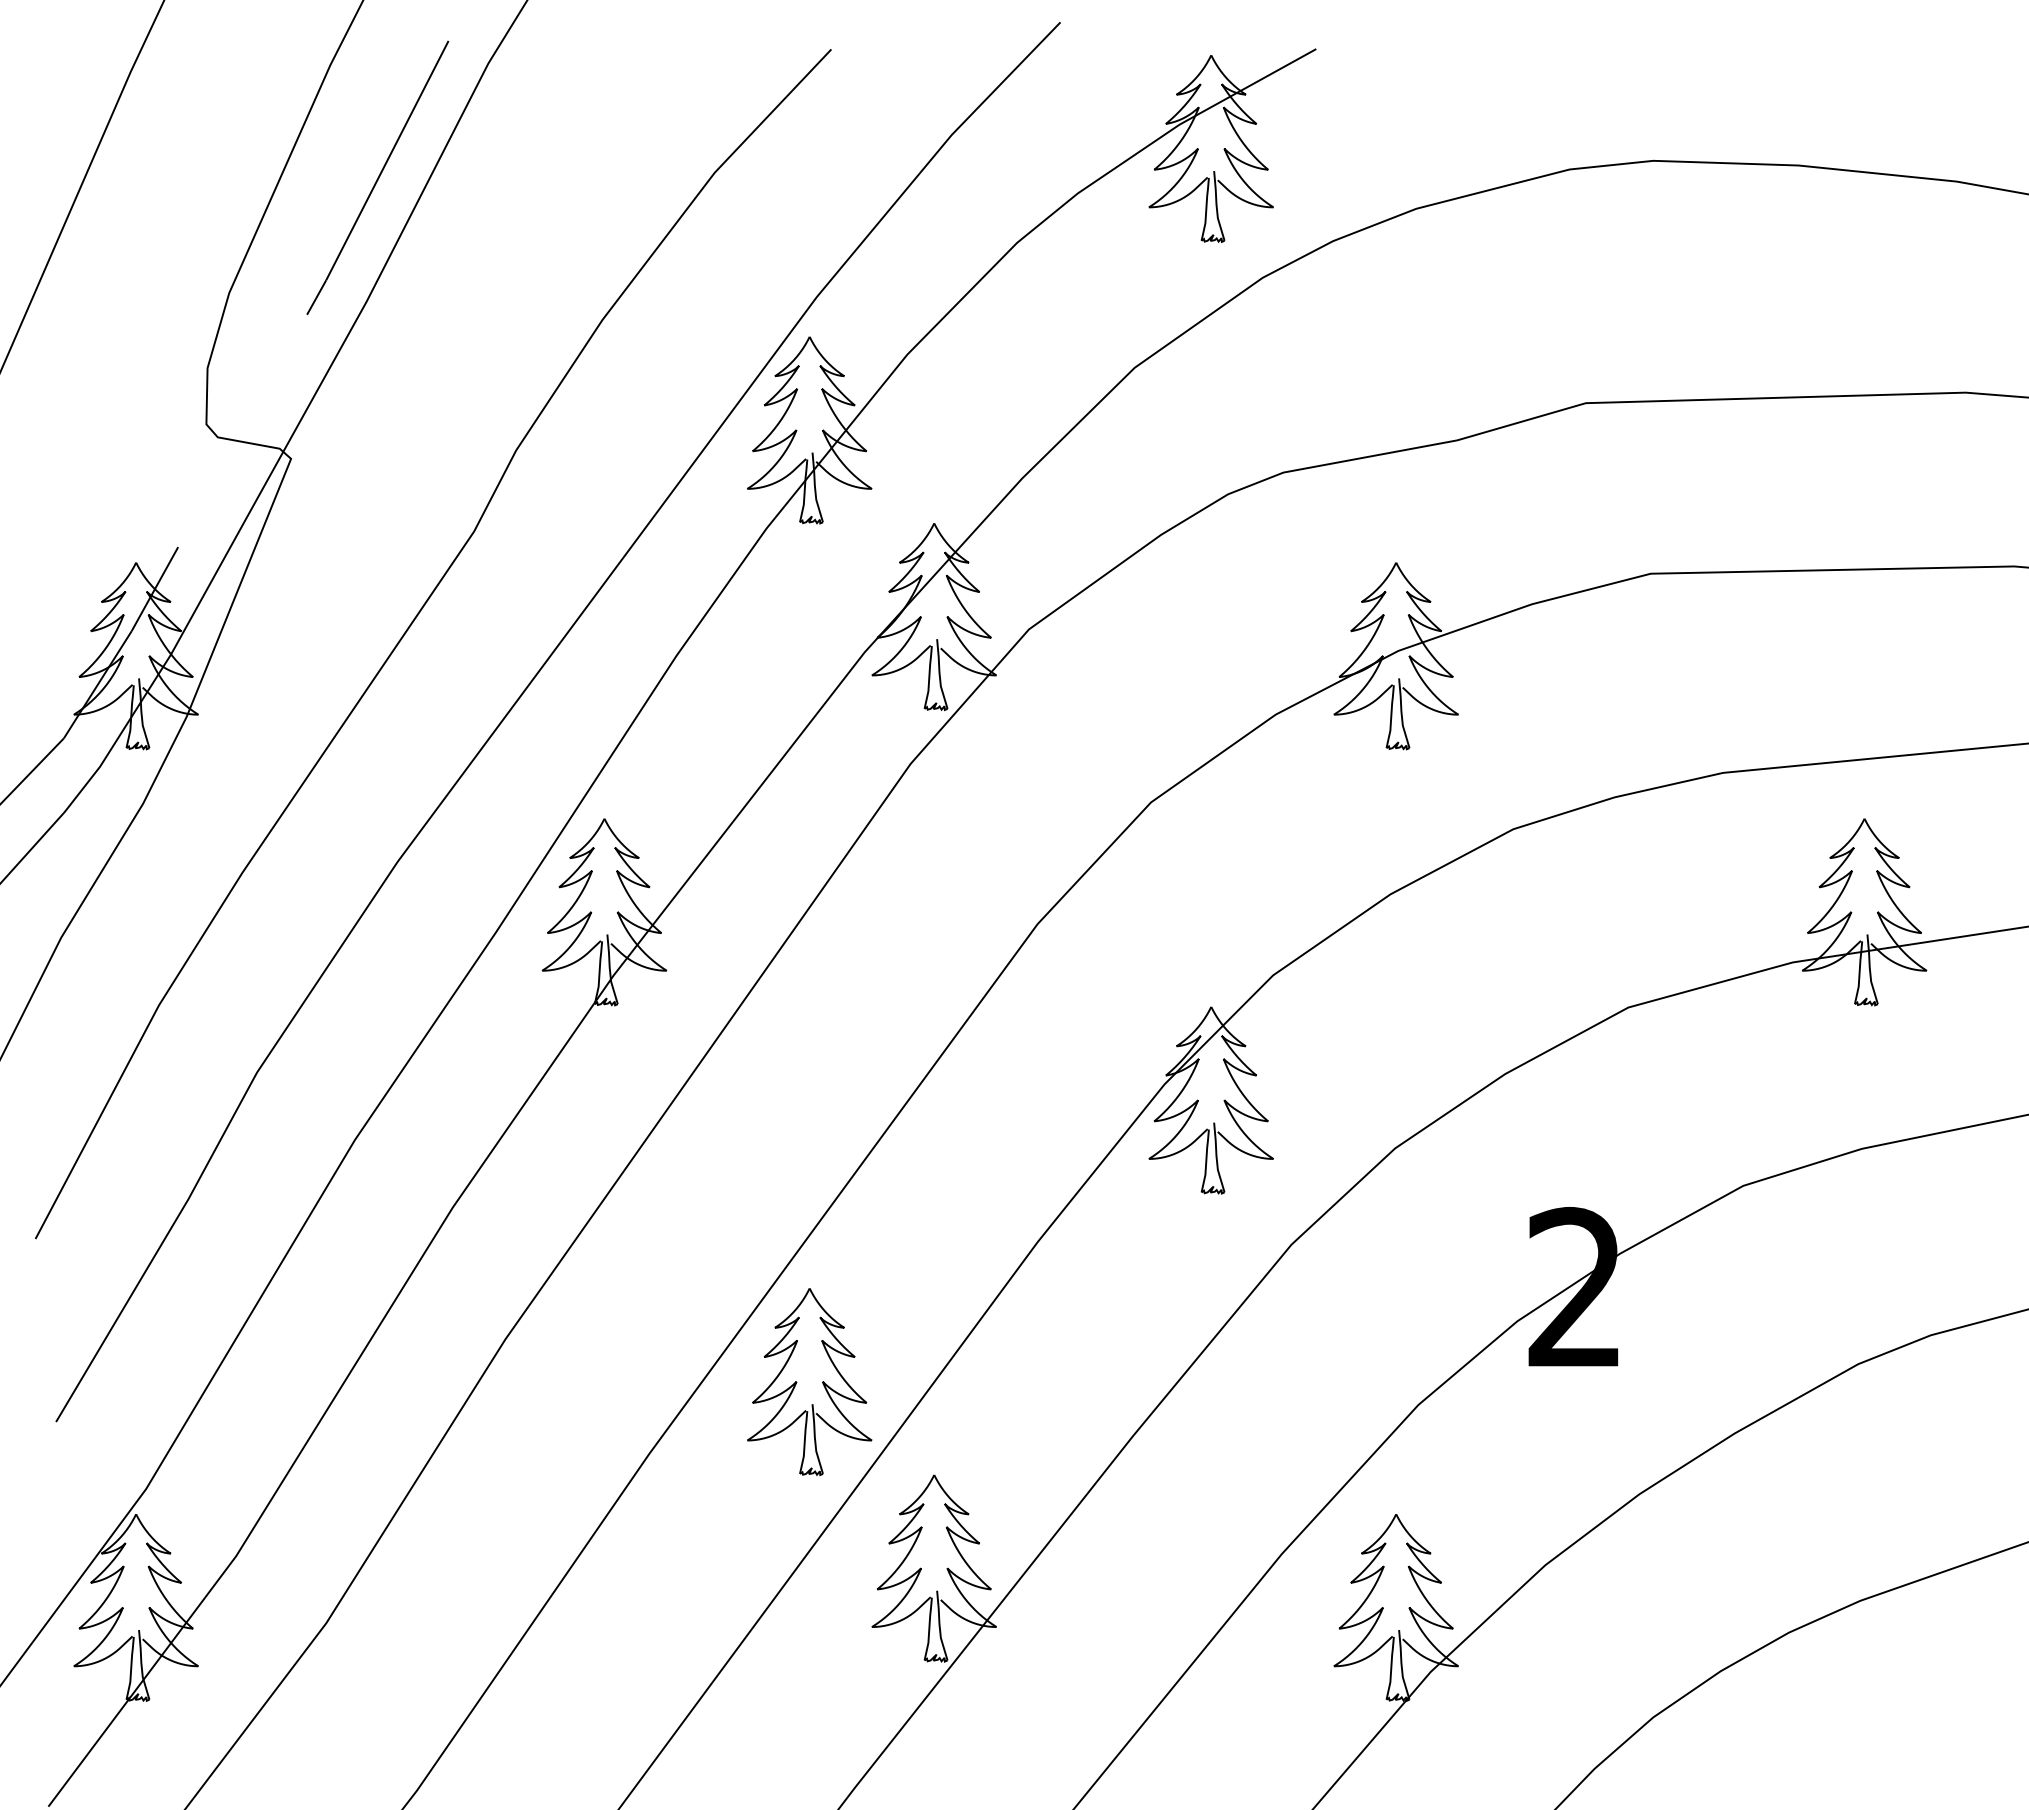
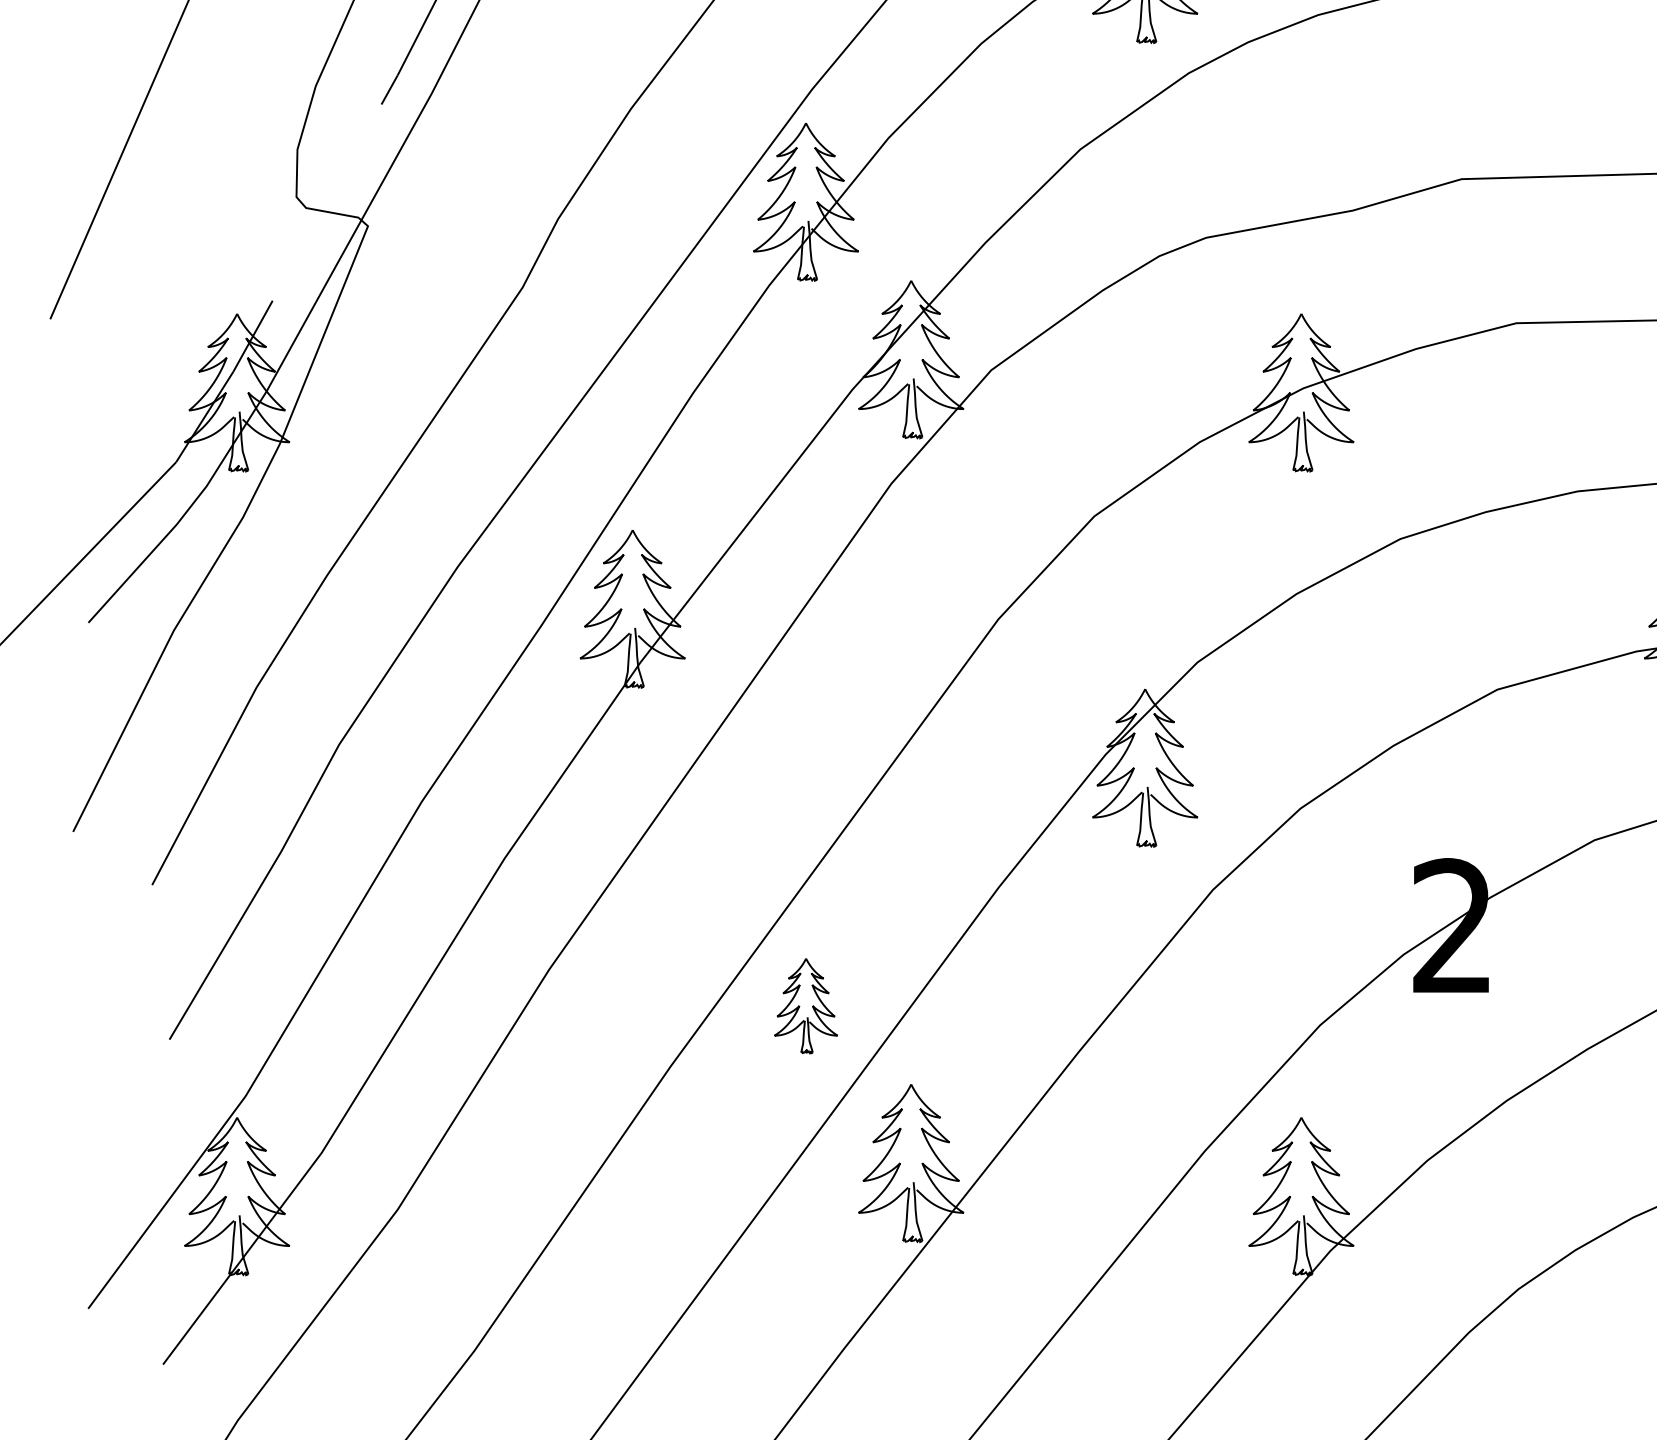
part: (809, 1382) -> (805, 1006), size x0.6

